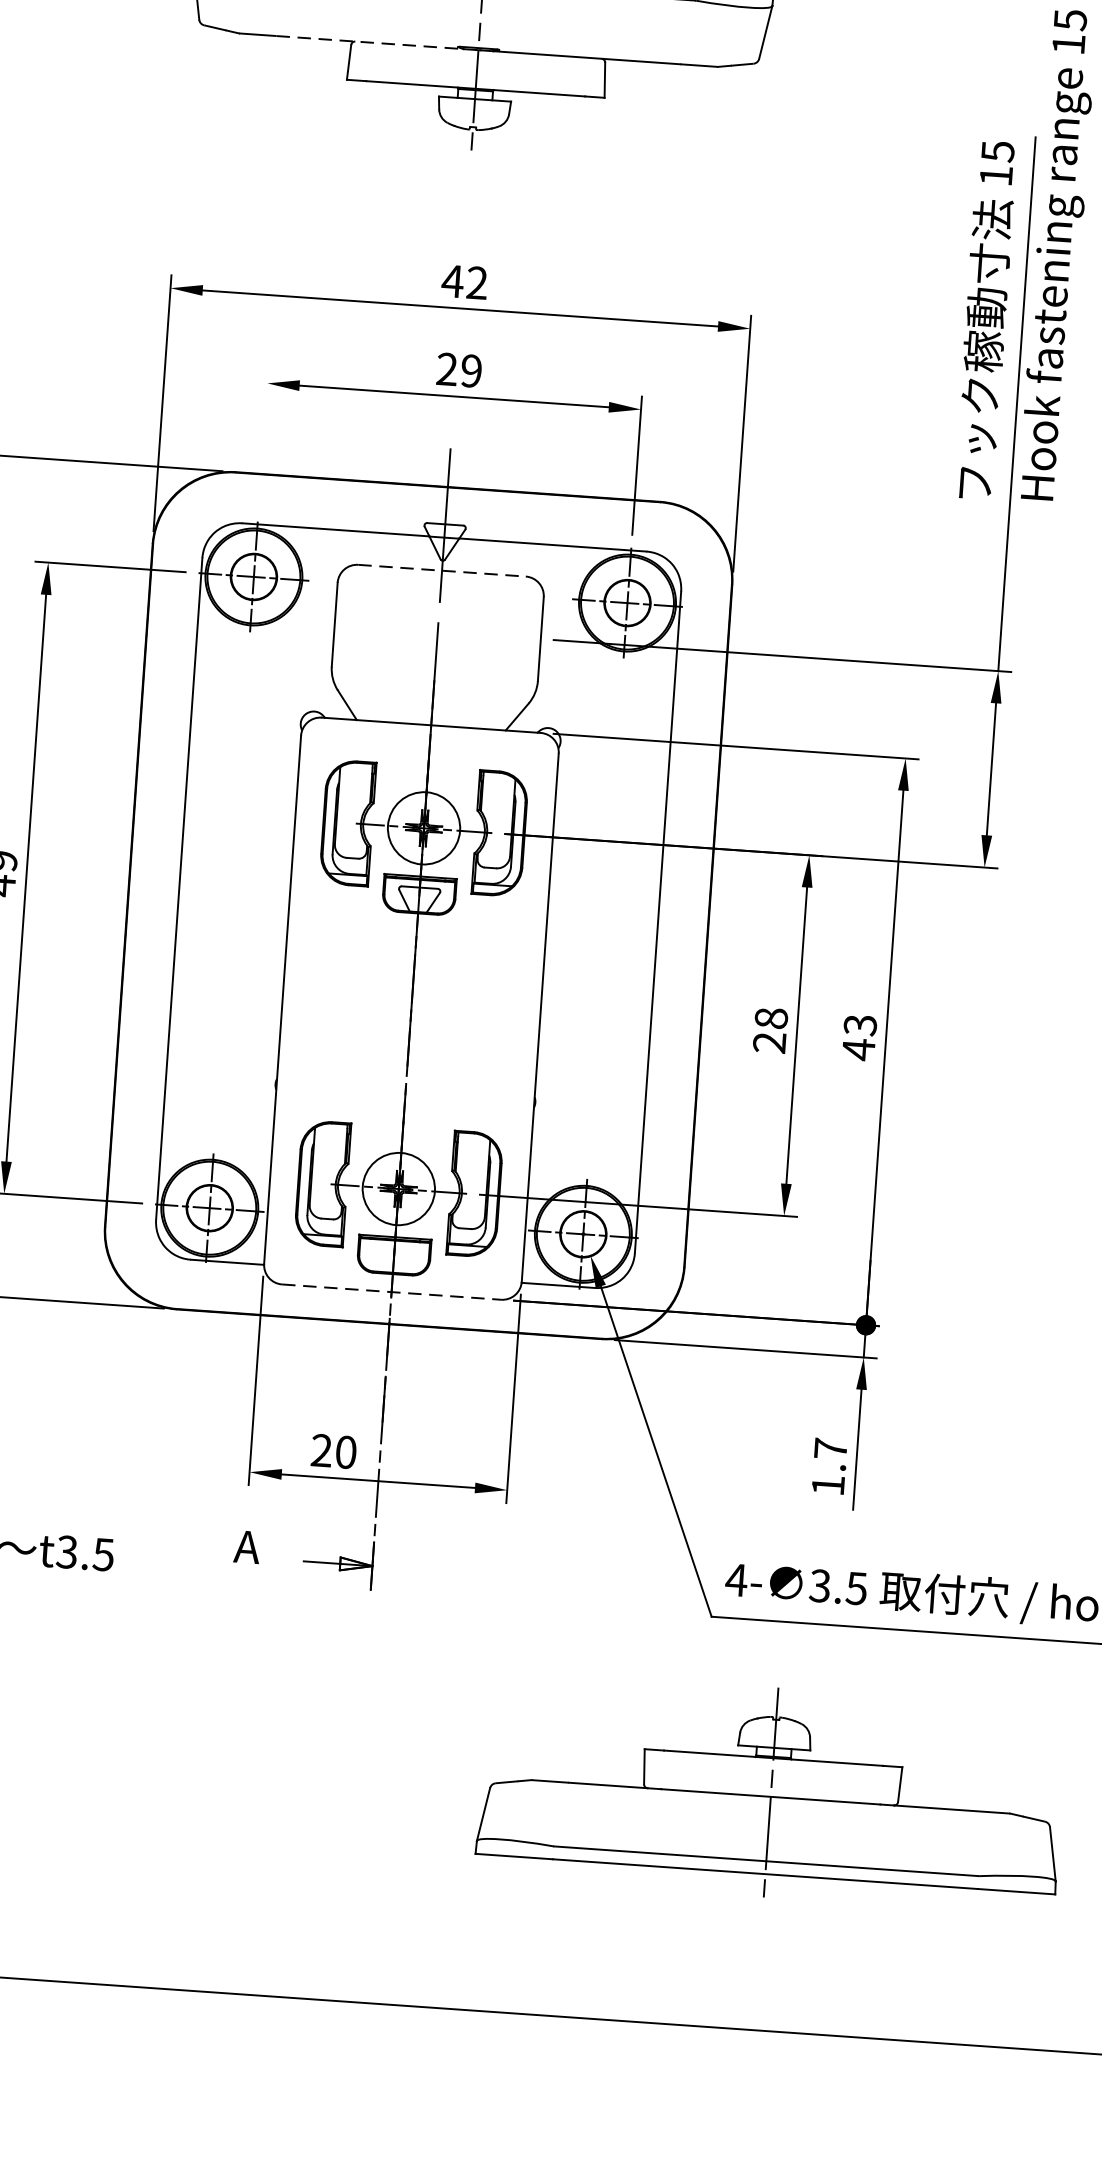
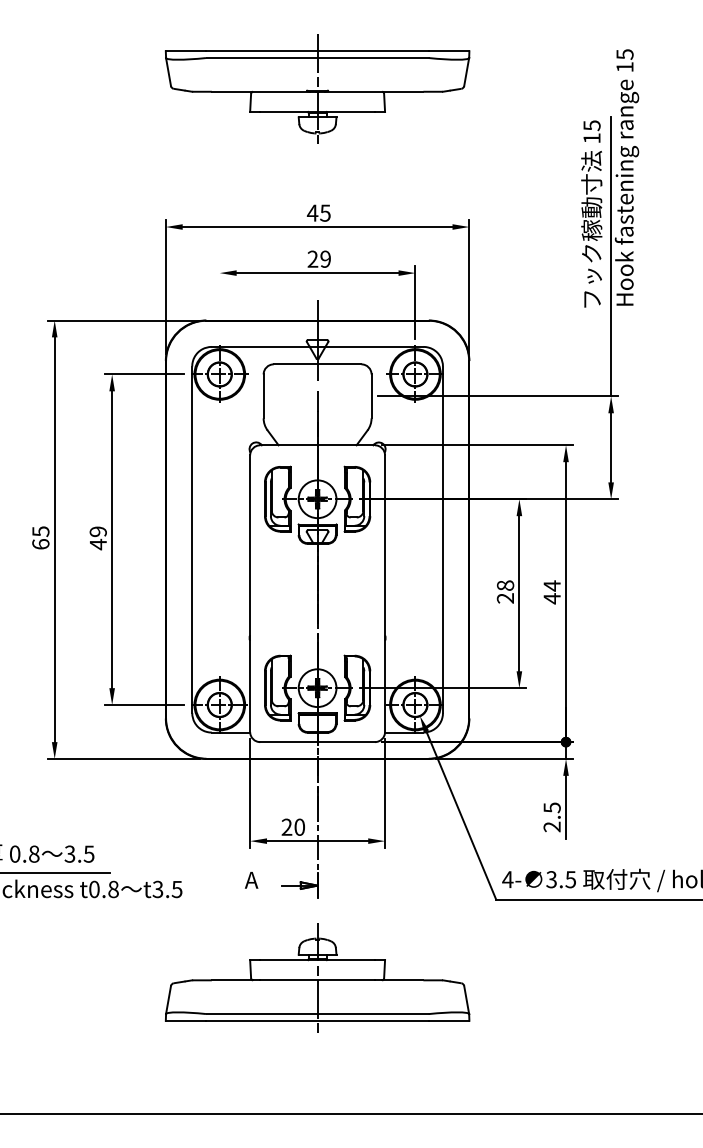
line: (369, 42) -> (260, 91), dashed -> solid
text: (477, 281) -> (325, 212), 42 -> 45
line: (441, 570) -> (317, 364), dashed -> solid
text: (859, 1024) -> (551, 585), 43 -> 44
line: (393, 1292) -> (318, 742), dashed -> solid
text: (828, 1467) -> (551, 817), 1.7 -> 2.5
part: (770, 1791) -> (317, 977), moved

